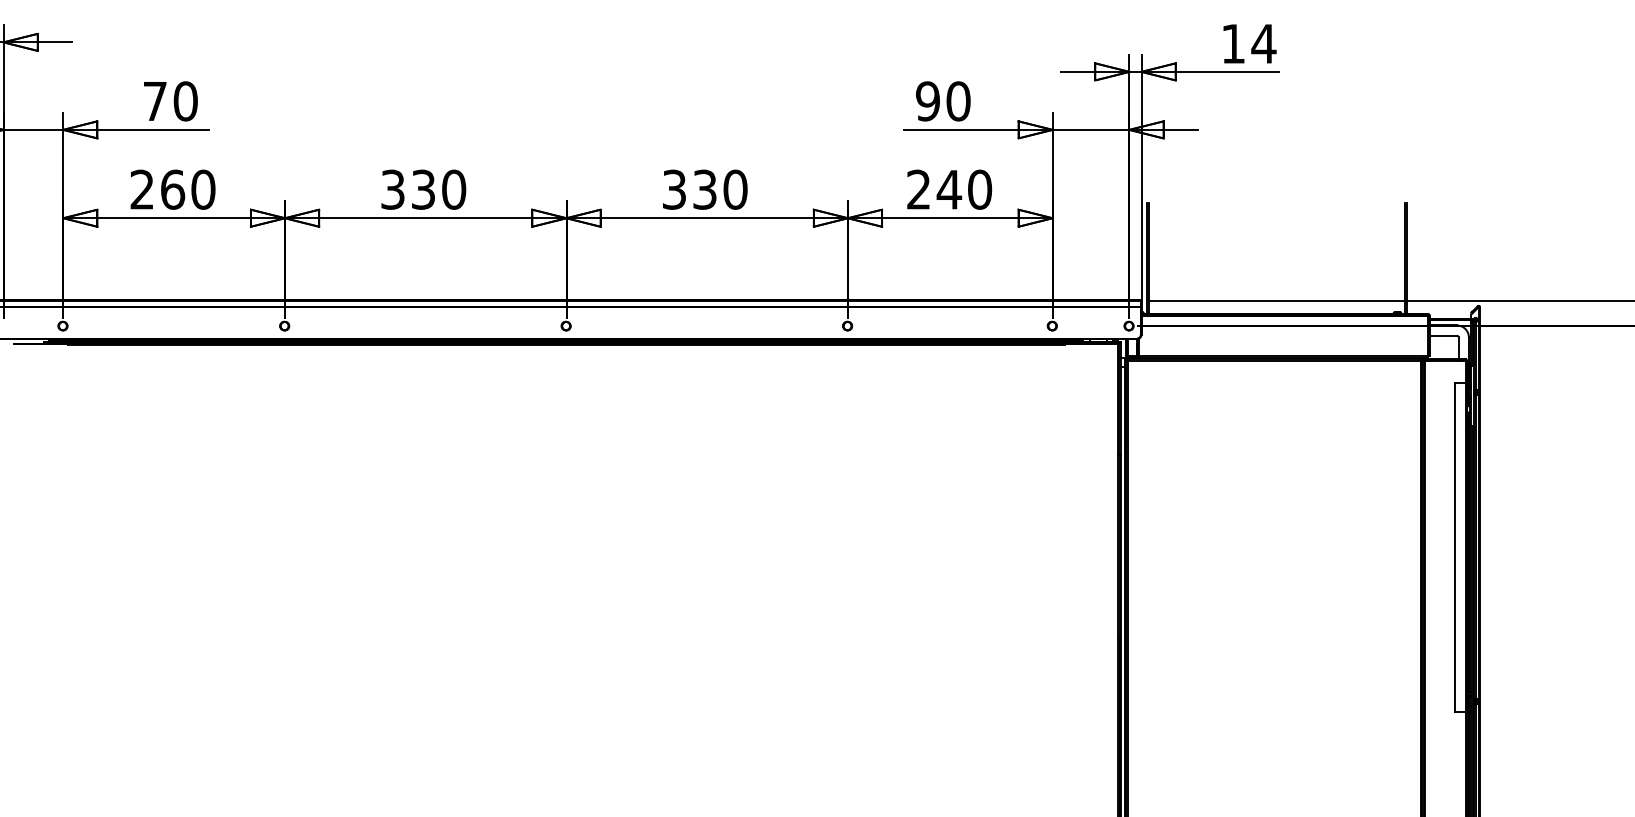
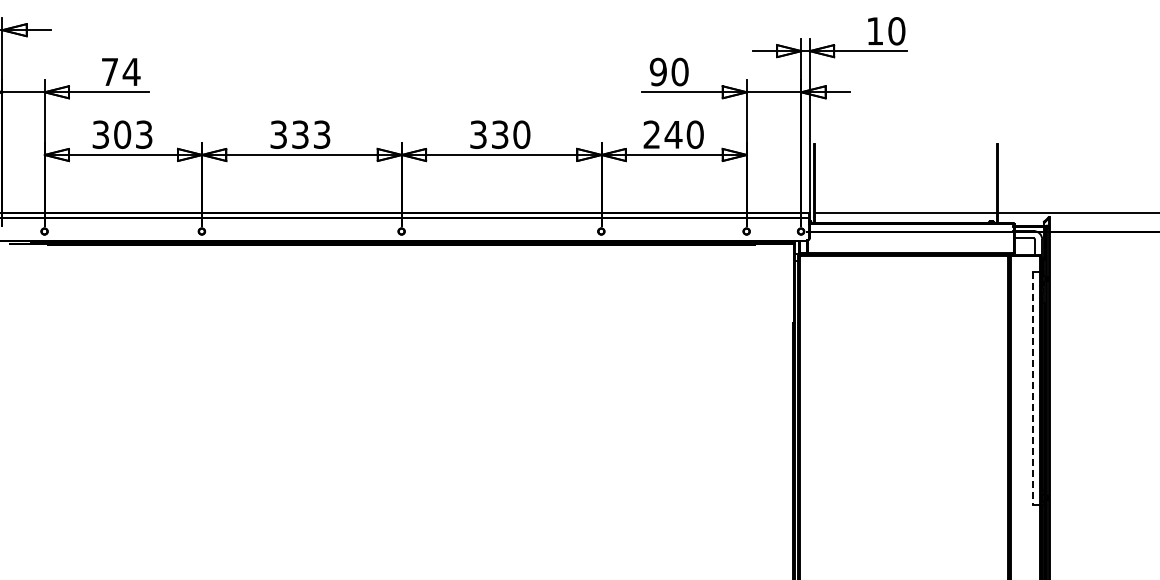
text: (1263, 44) -> (896, 31), 14 -> 10
text: (185, 100) -> (131, 71), 70 -> 74
text: (172, 189) -> (122, 134), 260 -> 303
text: (453, 189) -> (321, 134), 330 -> 333
line: (1455, 547) -> (1032, 388), solid -> dashed

